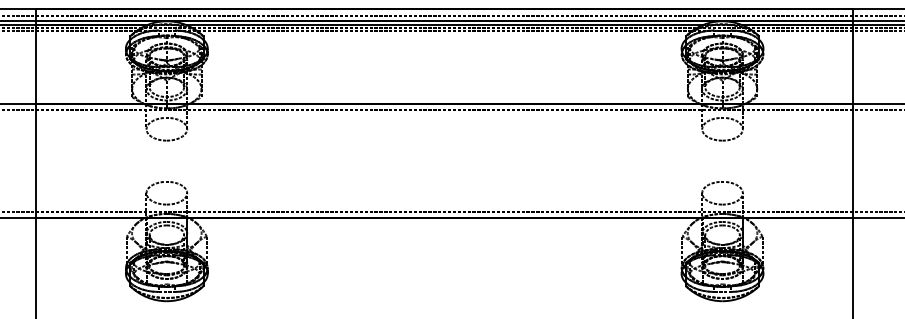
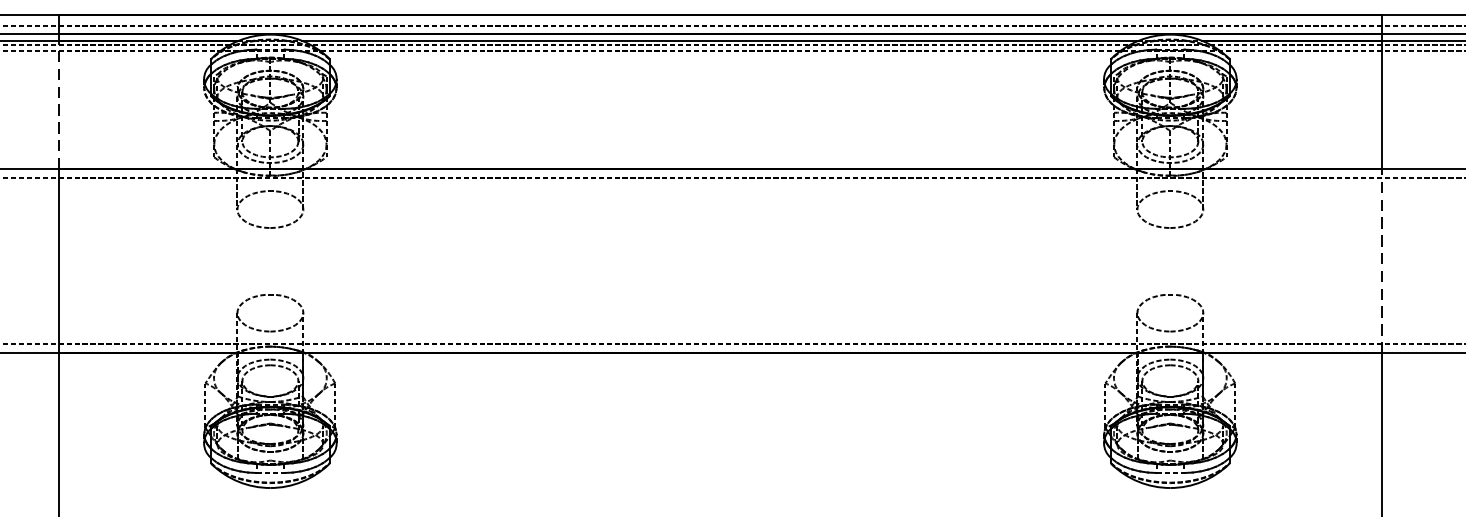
line: (36, 64) -> (59, 104), solid -> dashed
line: (853, 161) -> (1382, 261), solid -> dashed

